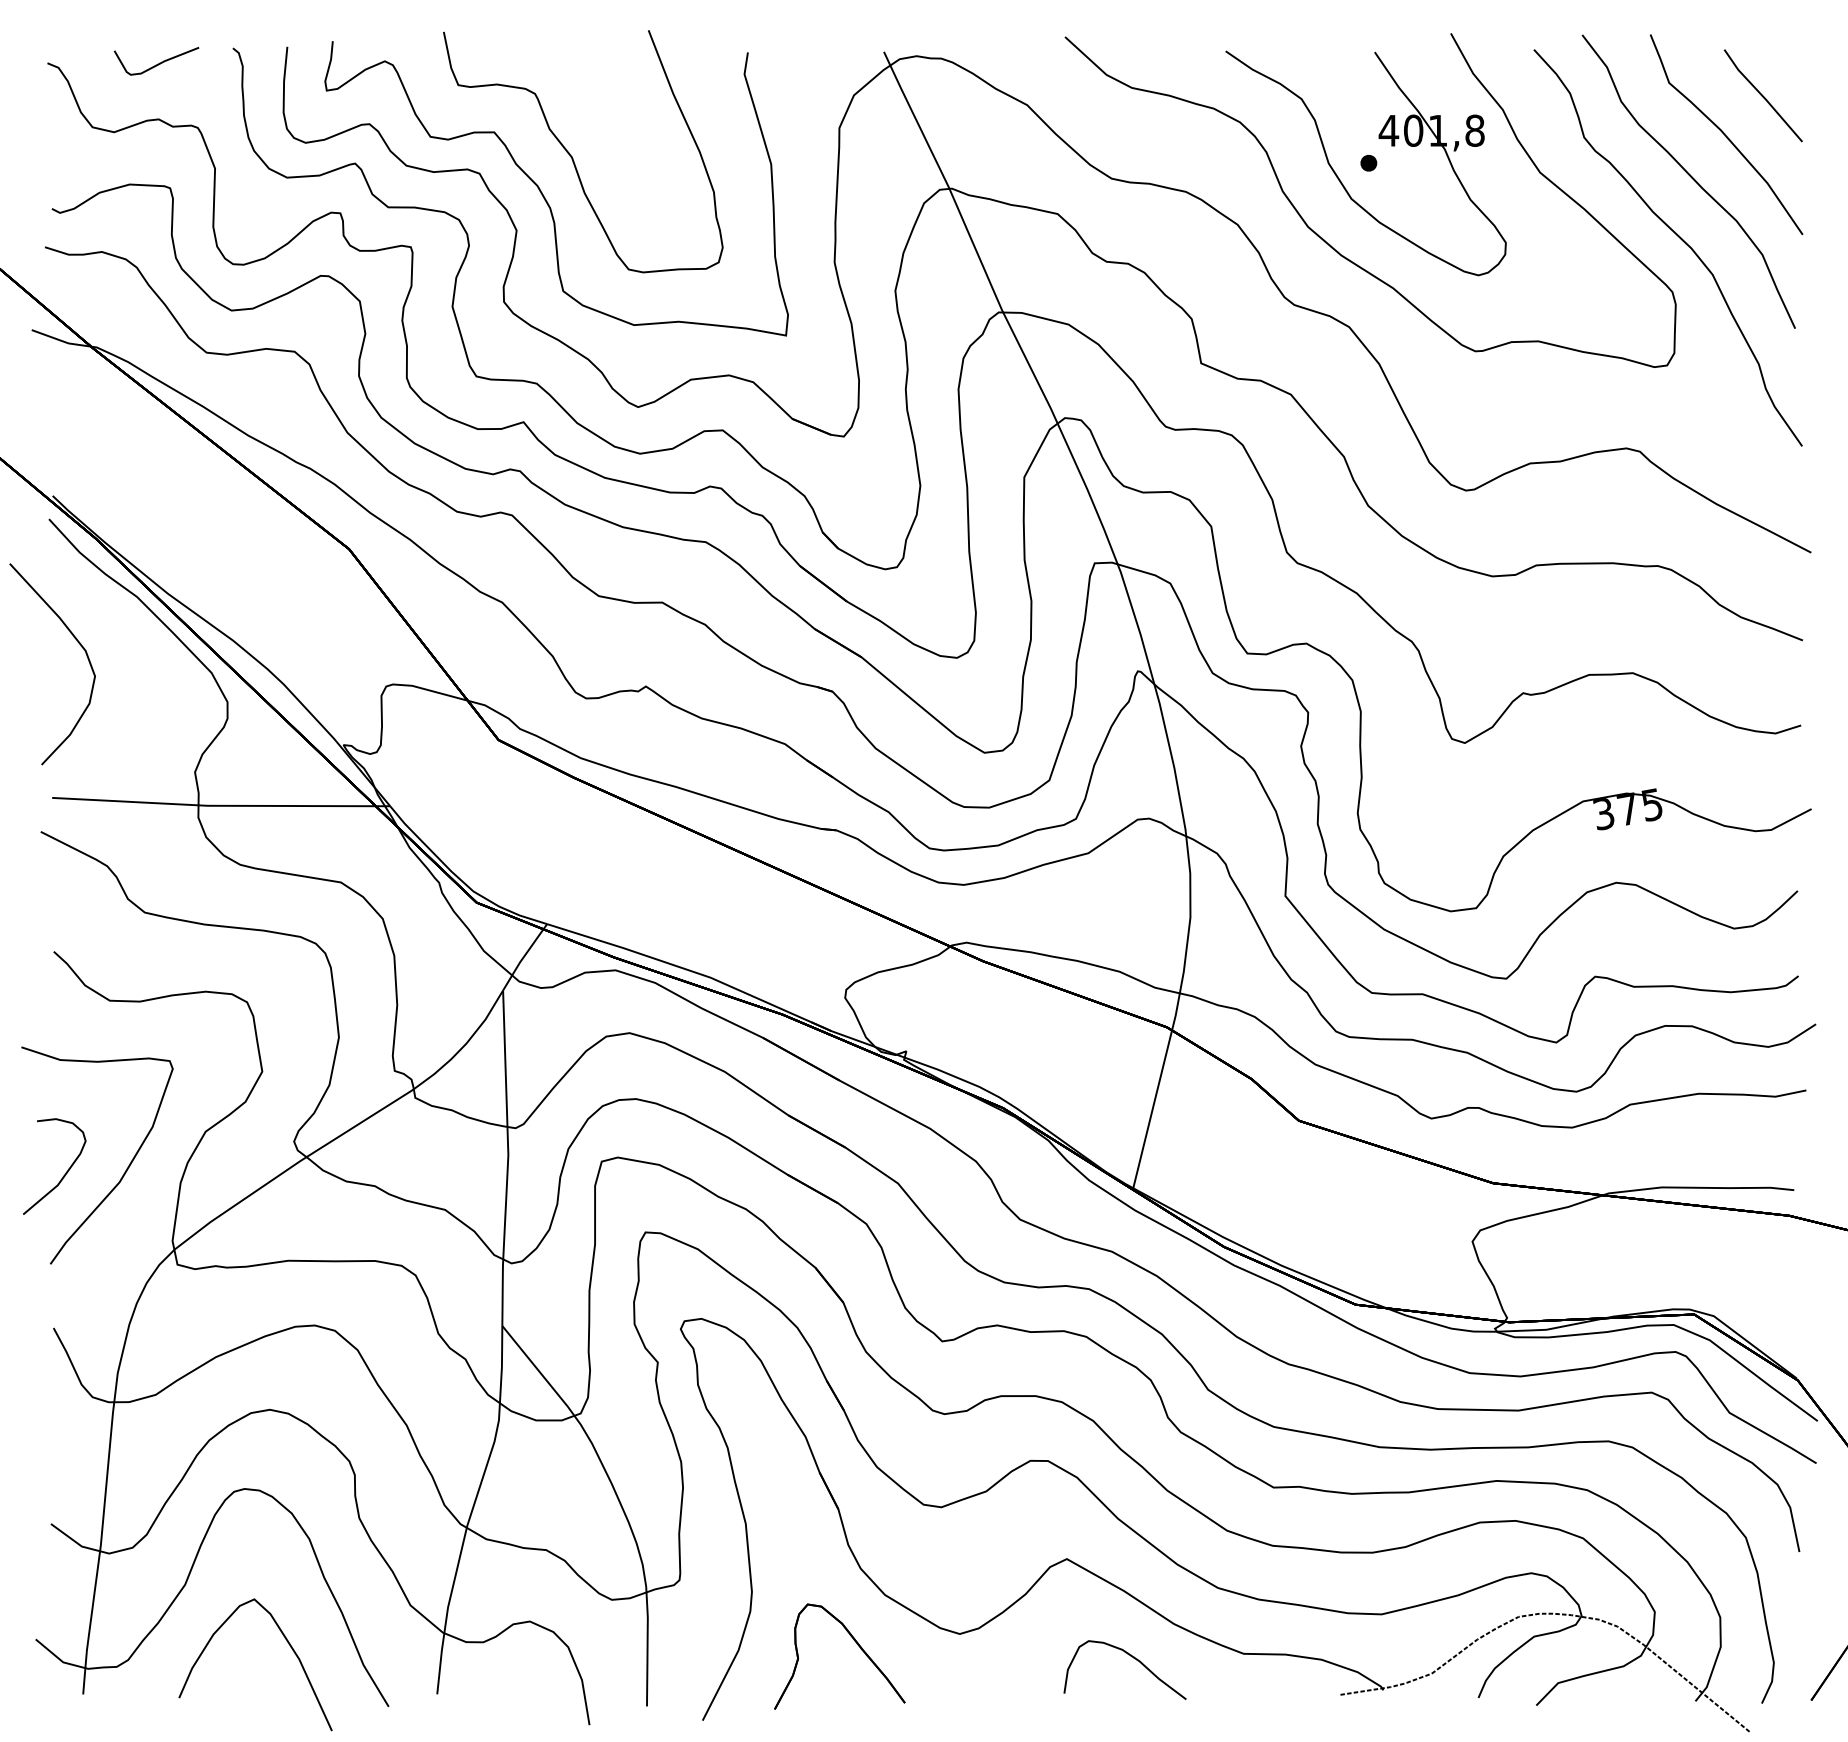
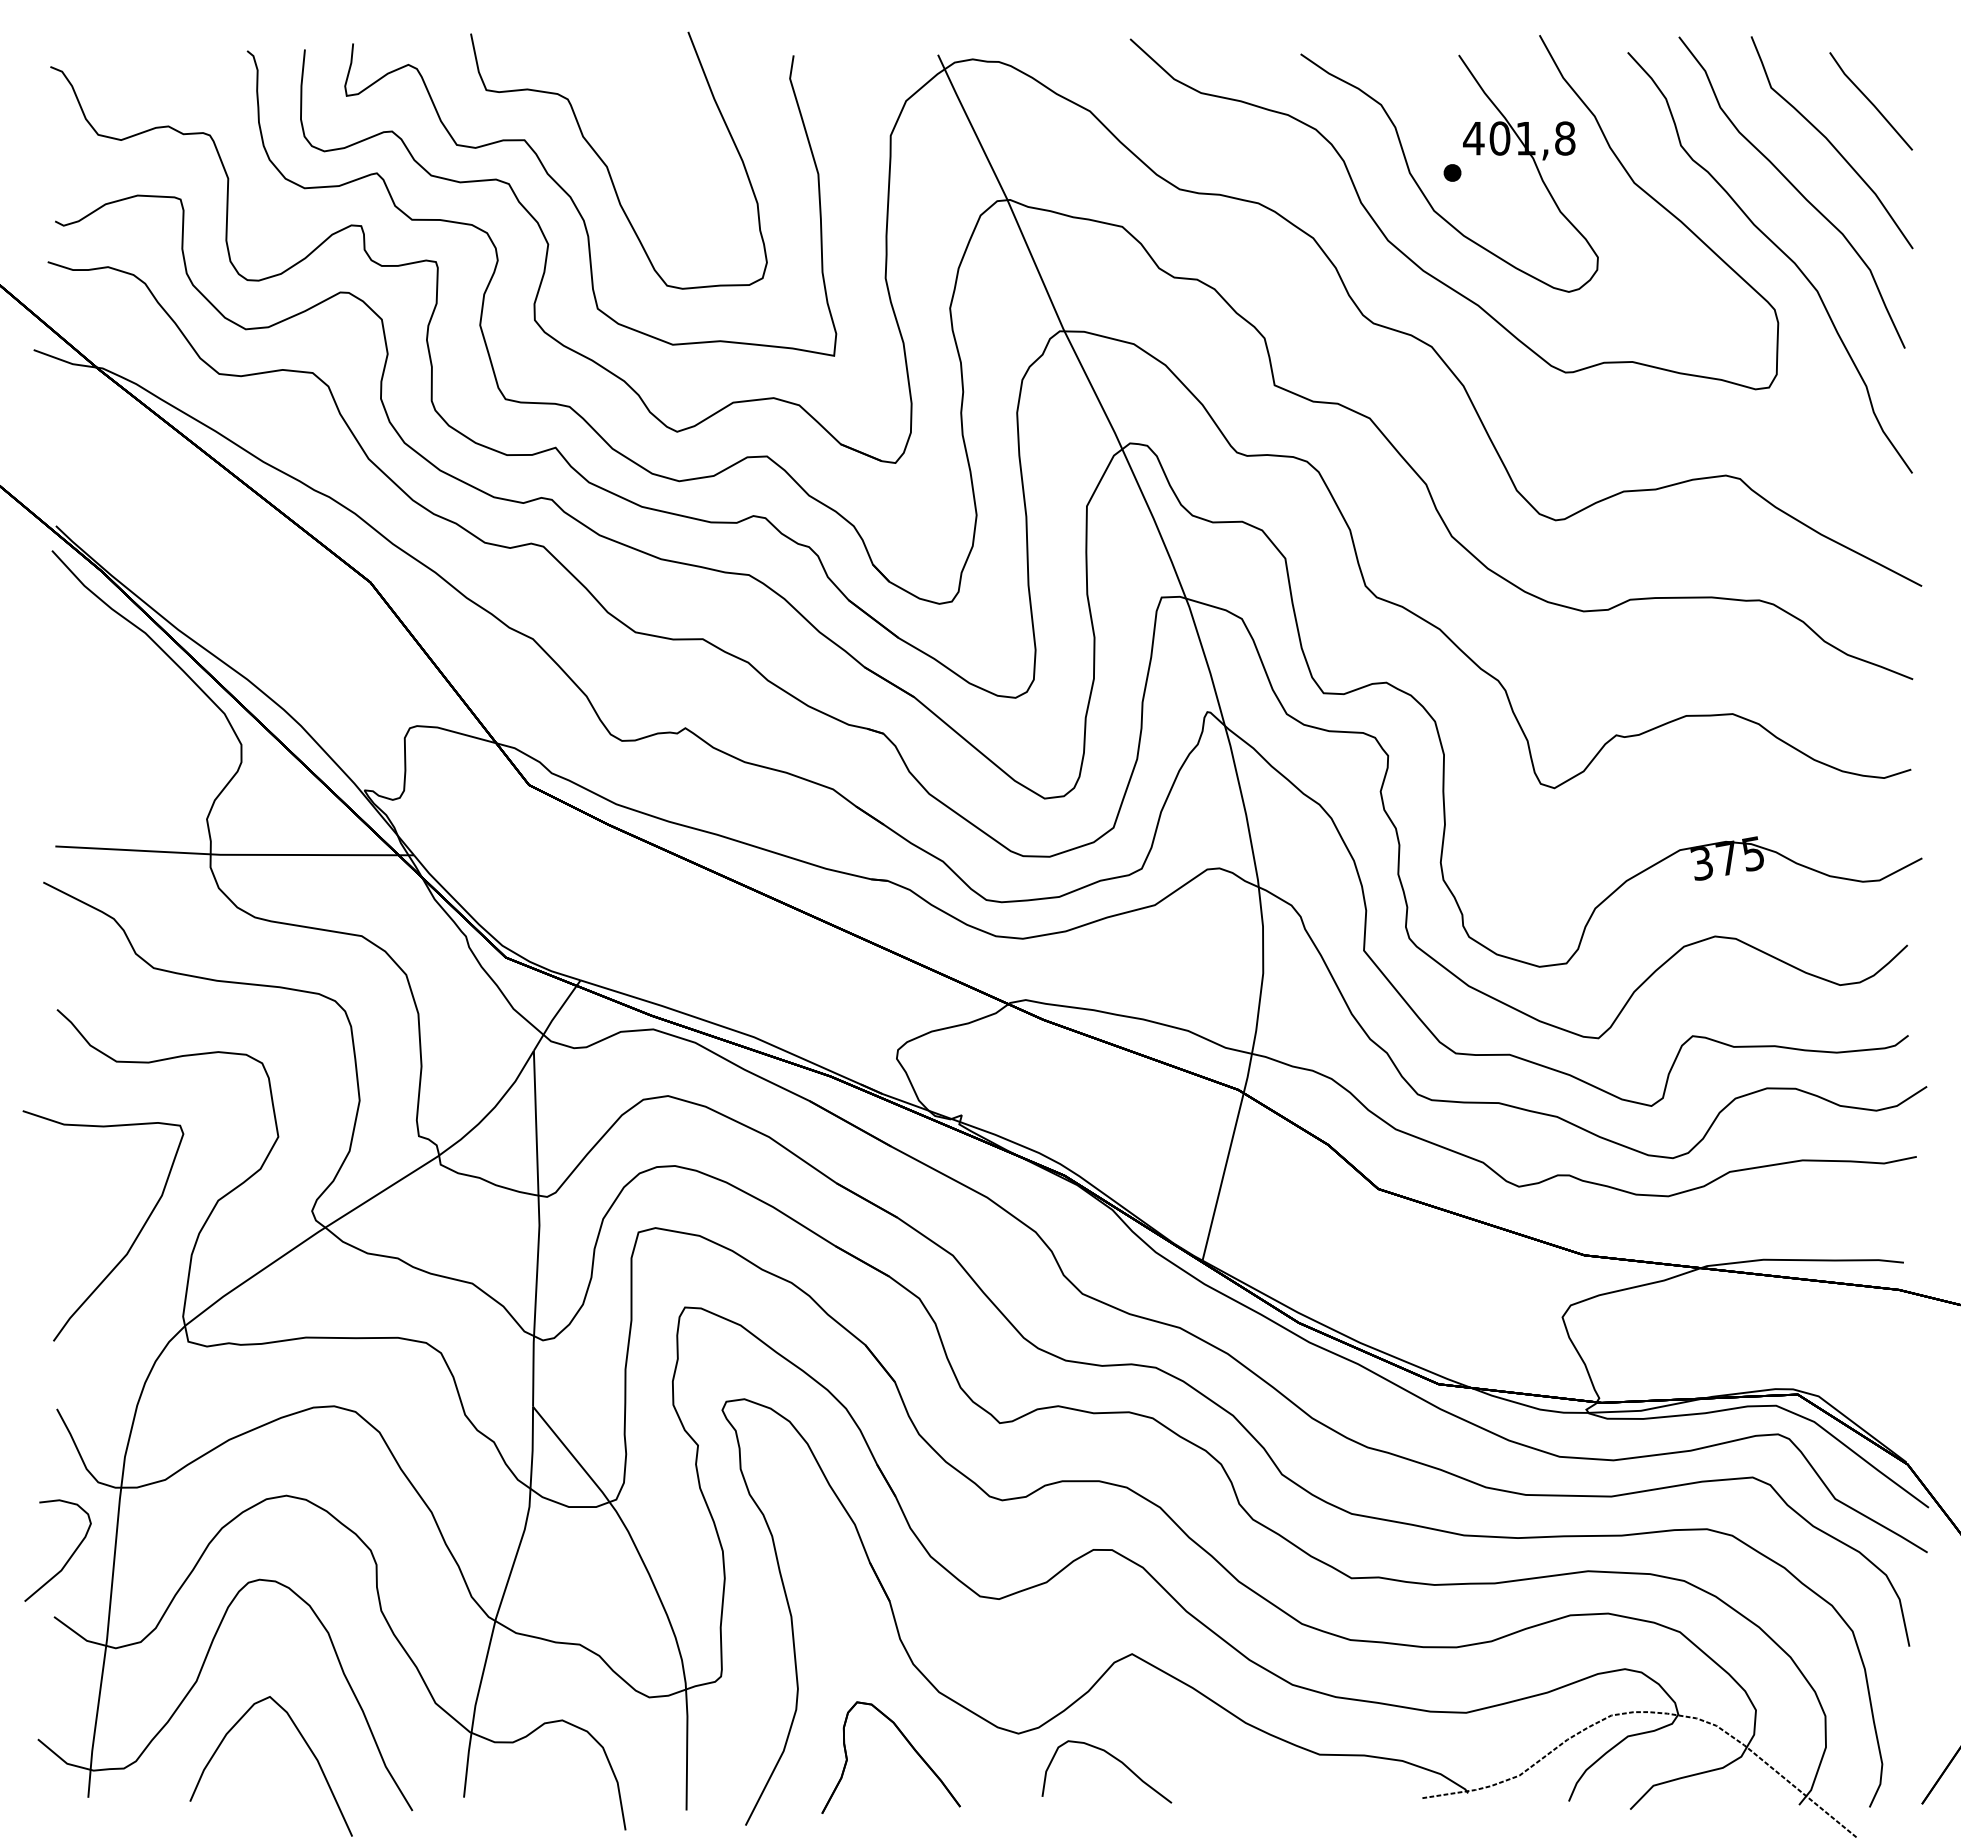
curve: (158, 62) -> (168, 66), removed
curve: (76, 641) -> (81, 680), removed
curve: (64, 1173) -> (68, 1558), moved
curve: (1133, 1658) -> (1115, 1759), moved

